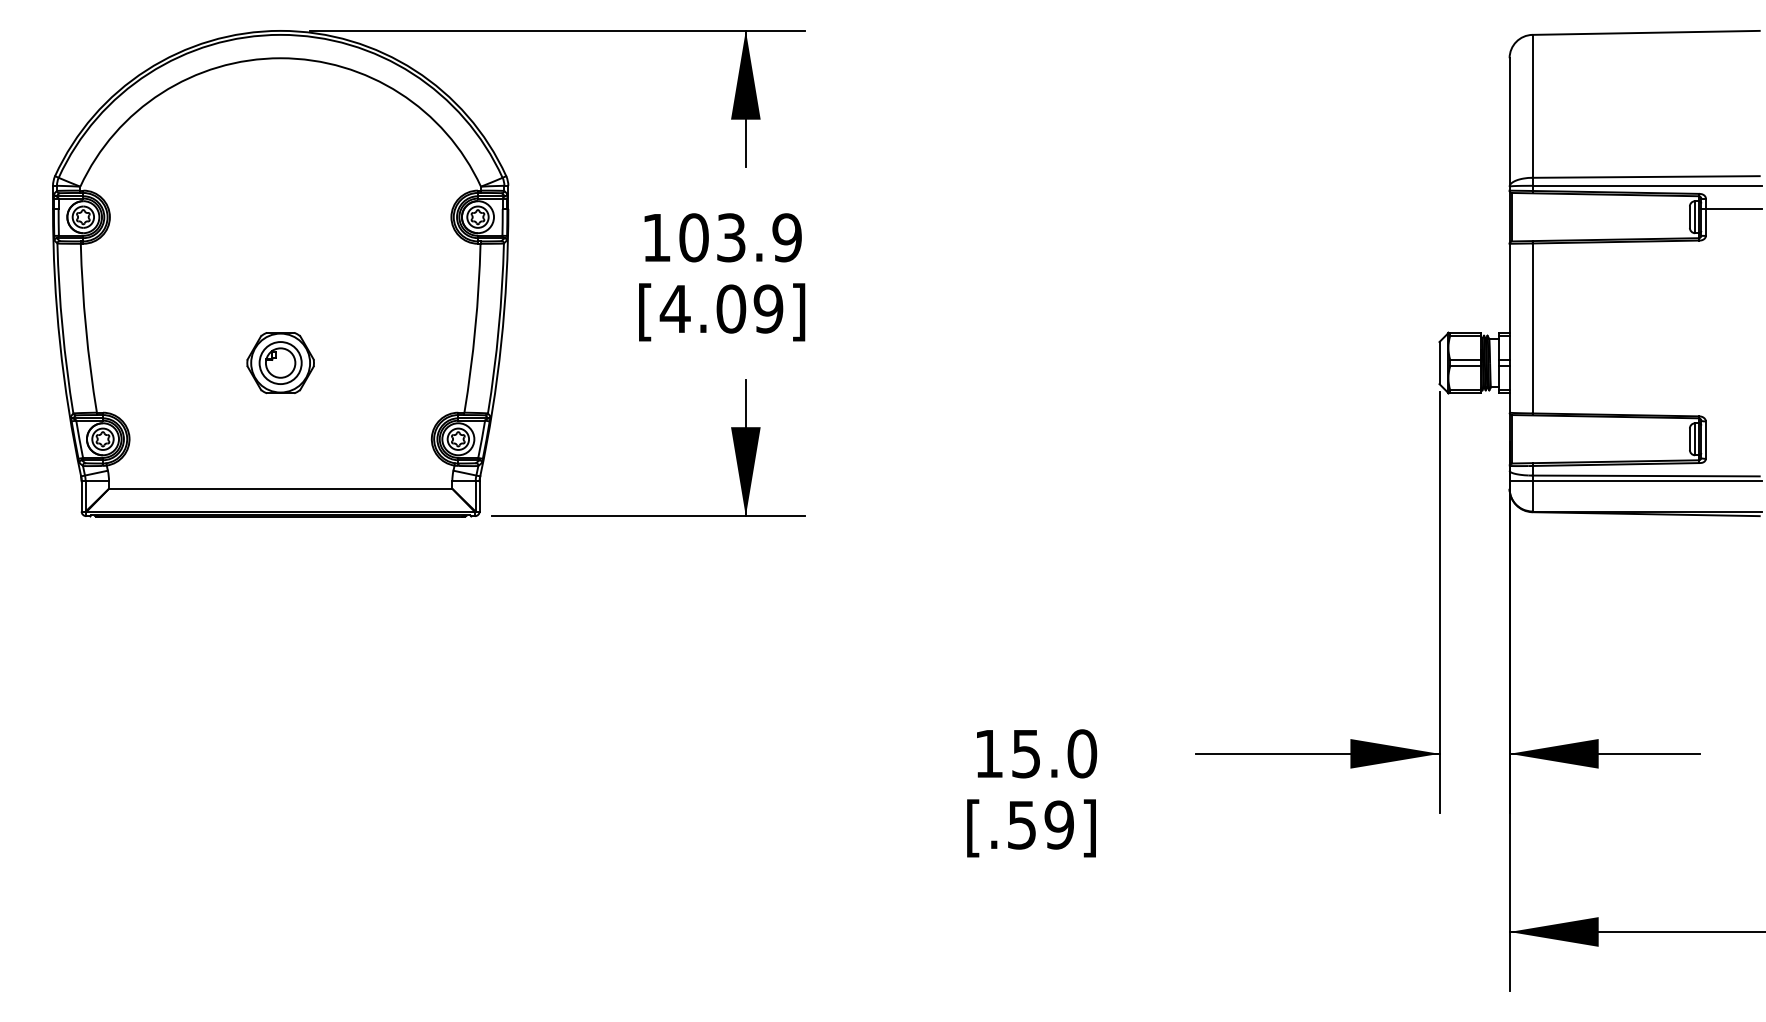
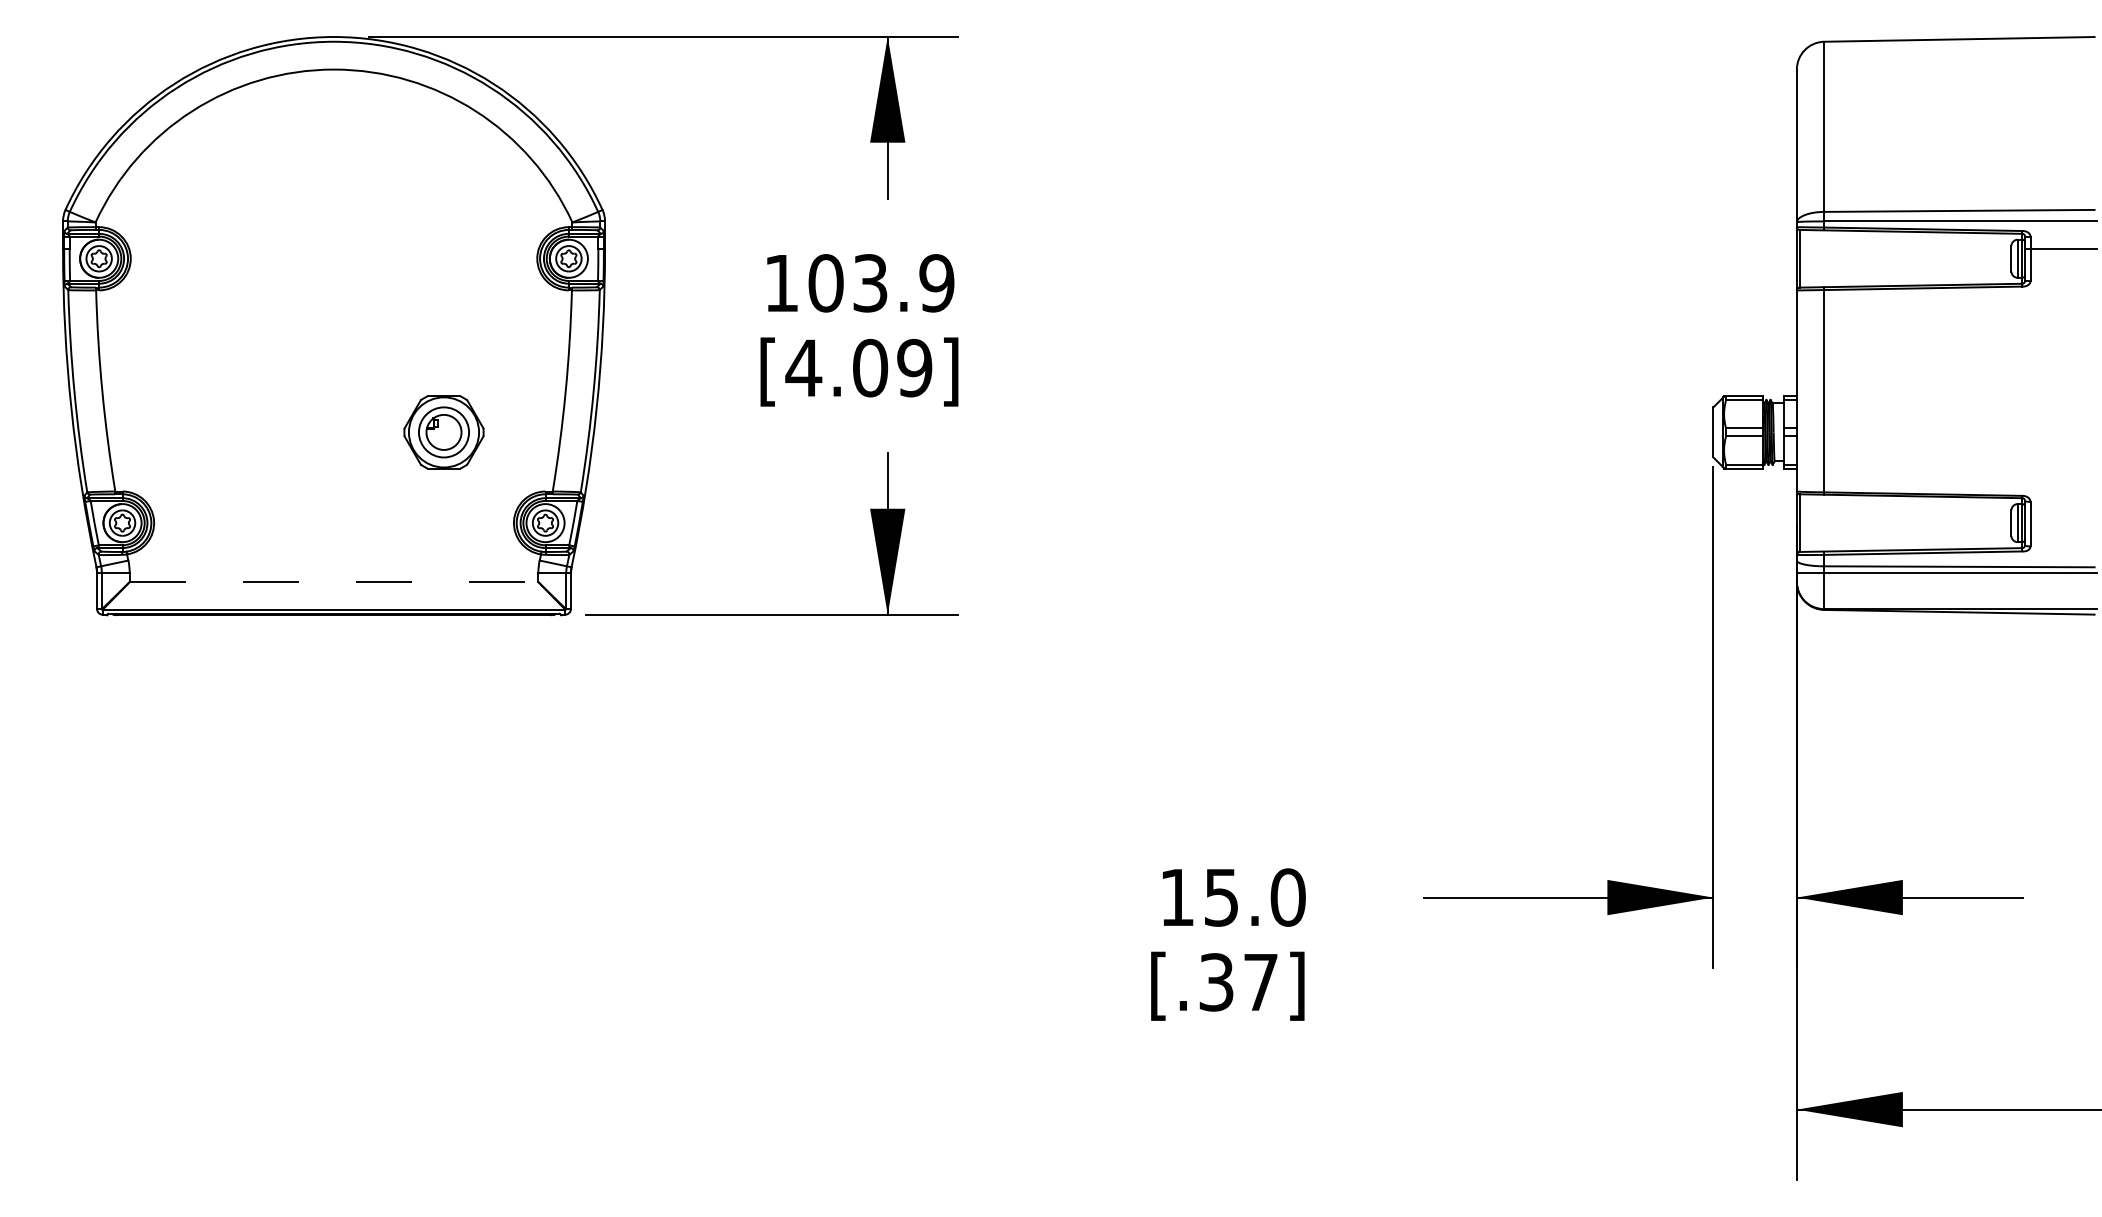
part: (280, 363) -> (443, 432), moved
line: (281, 489) -> (334, 582), solid -> dashed
text: (1041, 825) -> (1239, 982), [.59] -> [.37]

